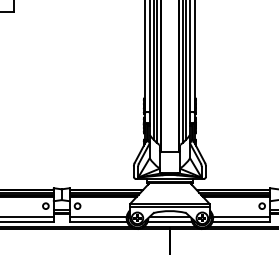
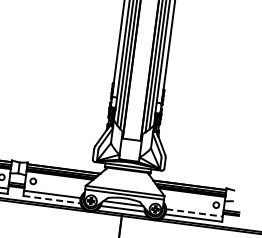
line: (241, 216) -> (194, 212), solid -> dashed
line: (98, 221) -> (52, 199), solid -> dashed

